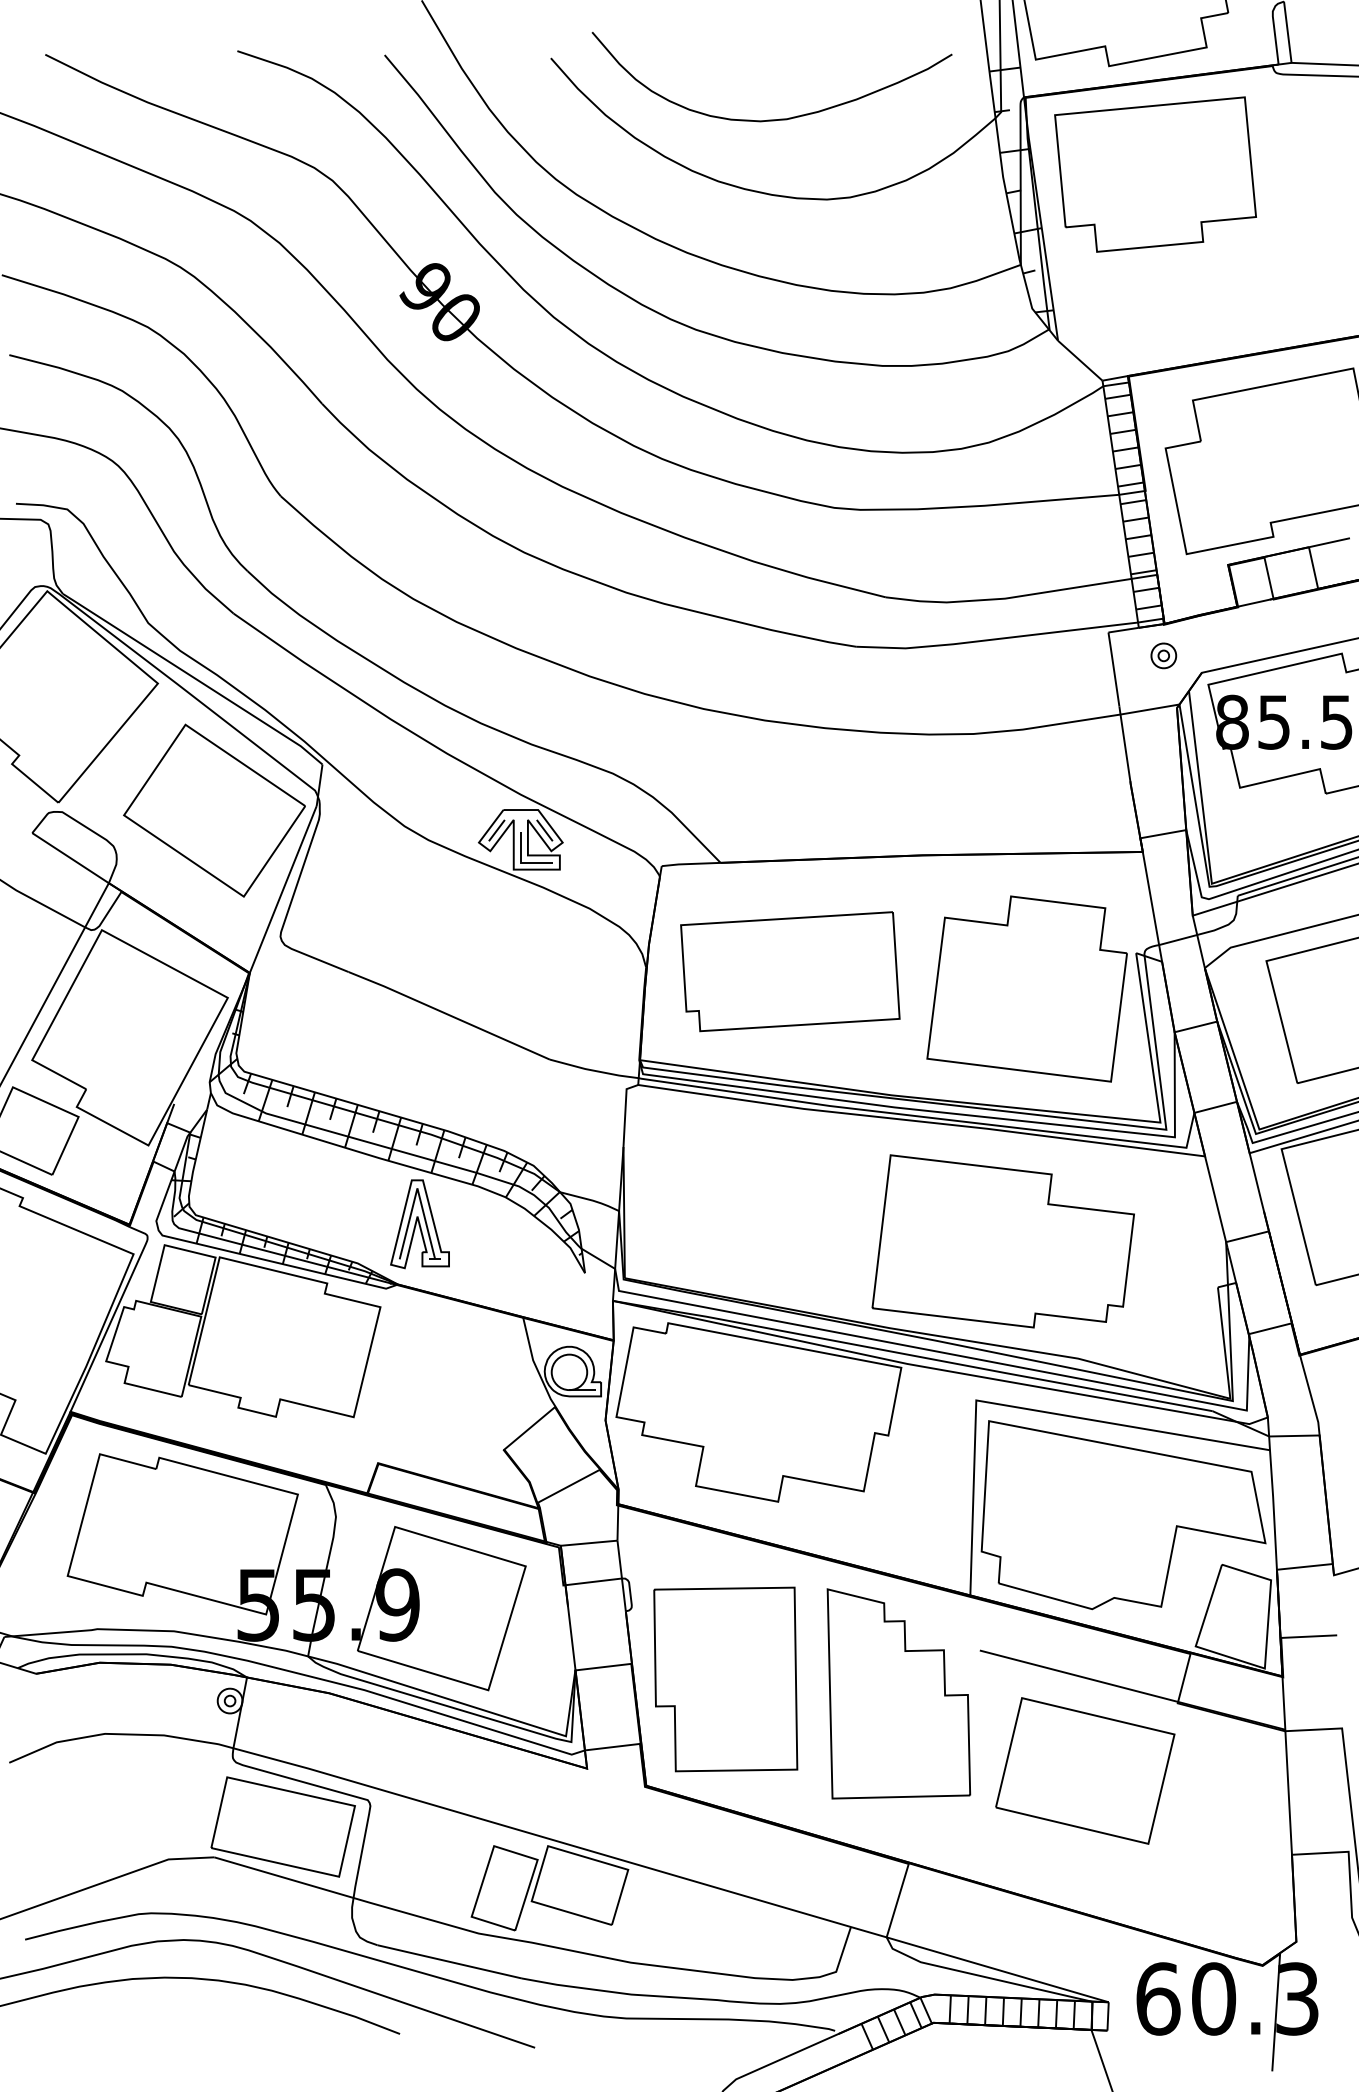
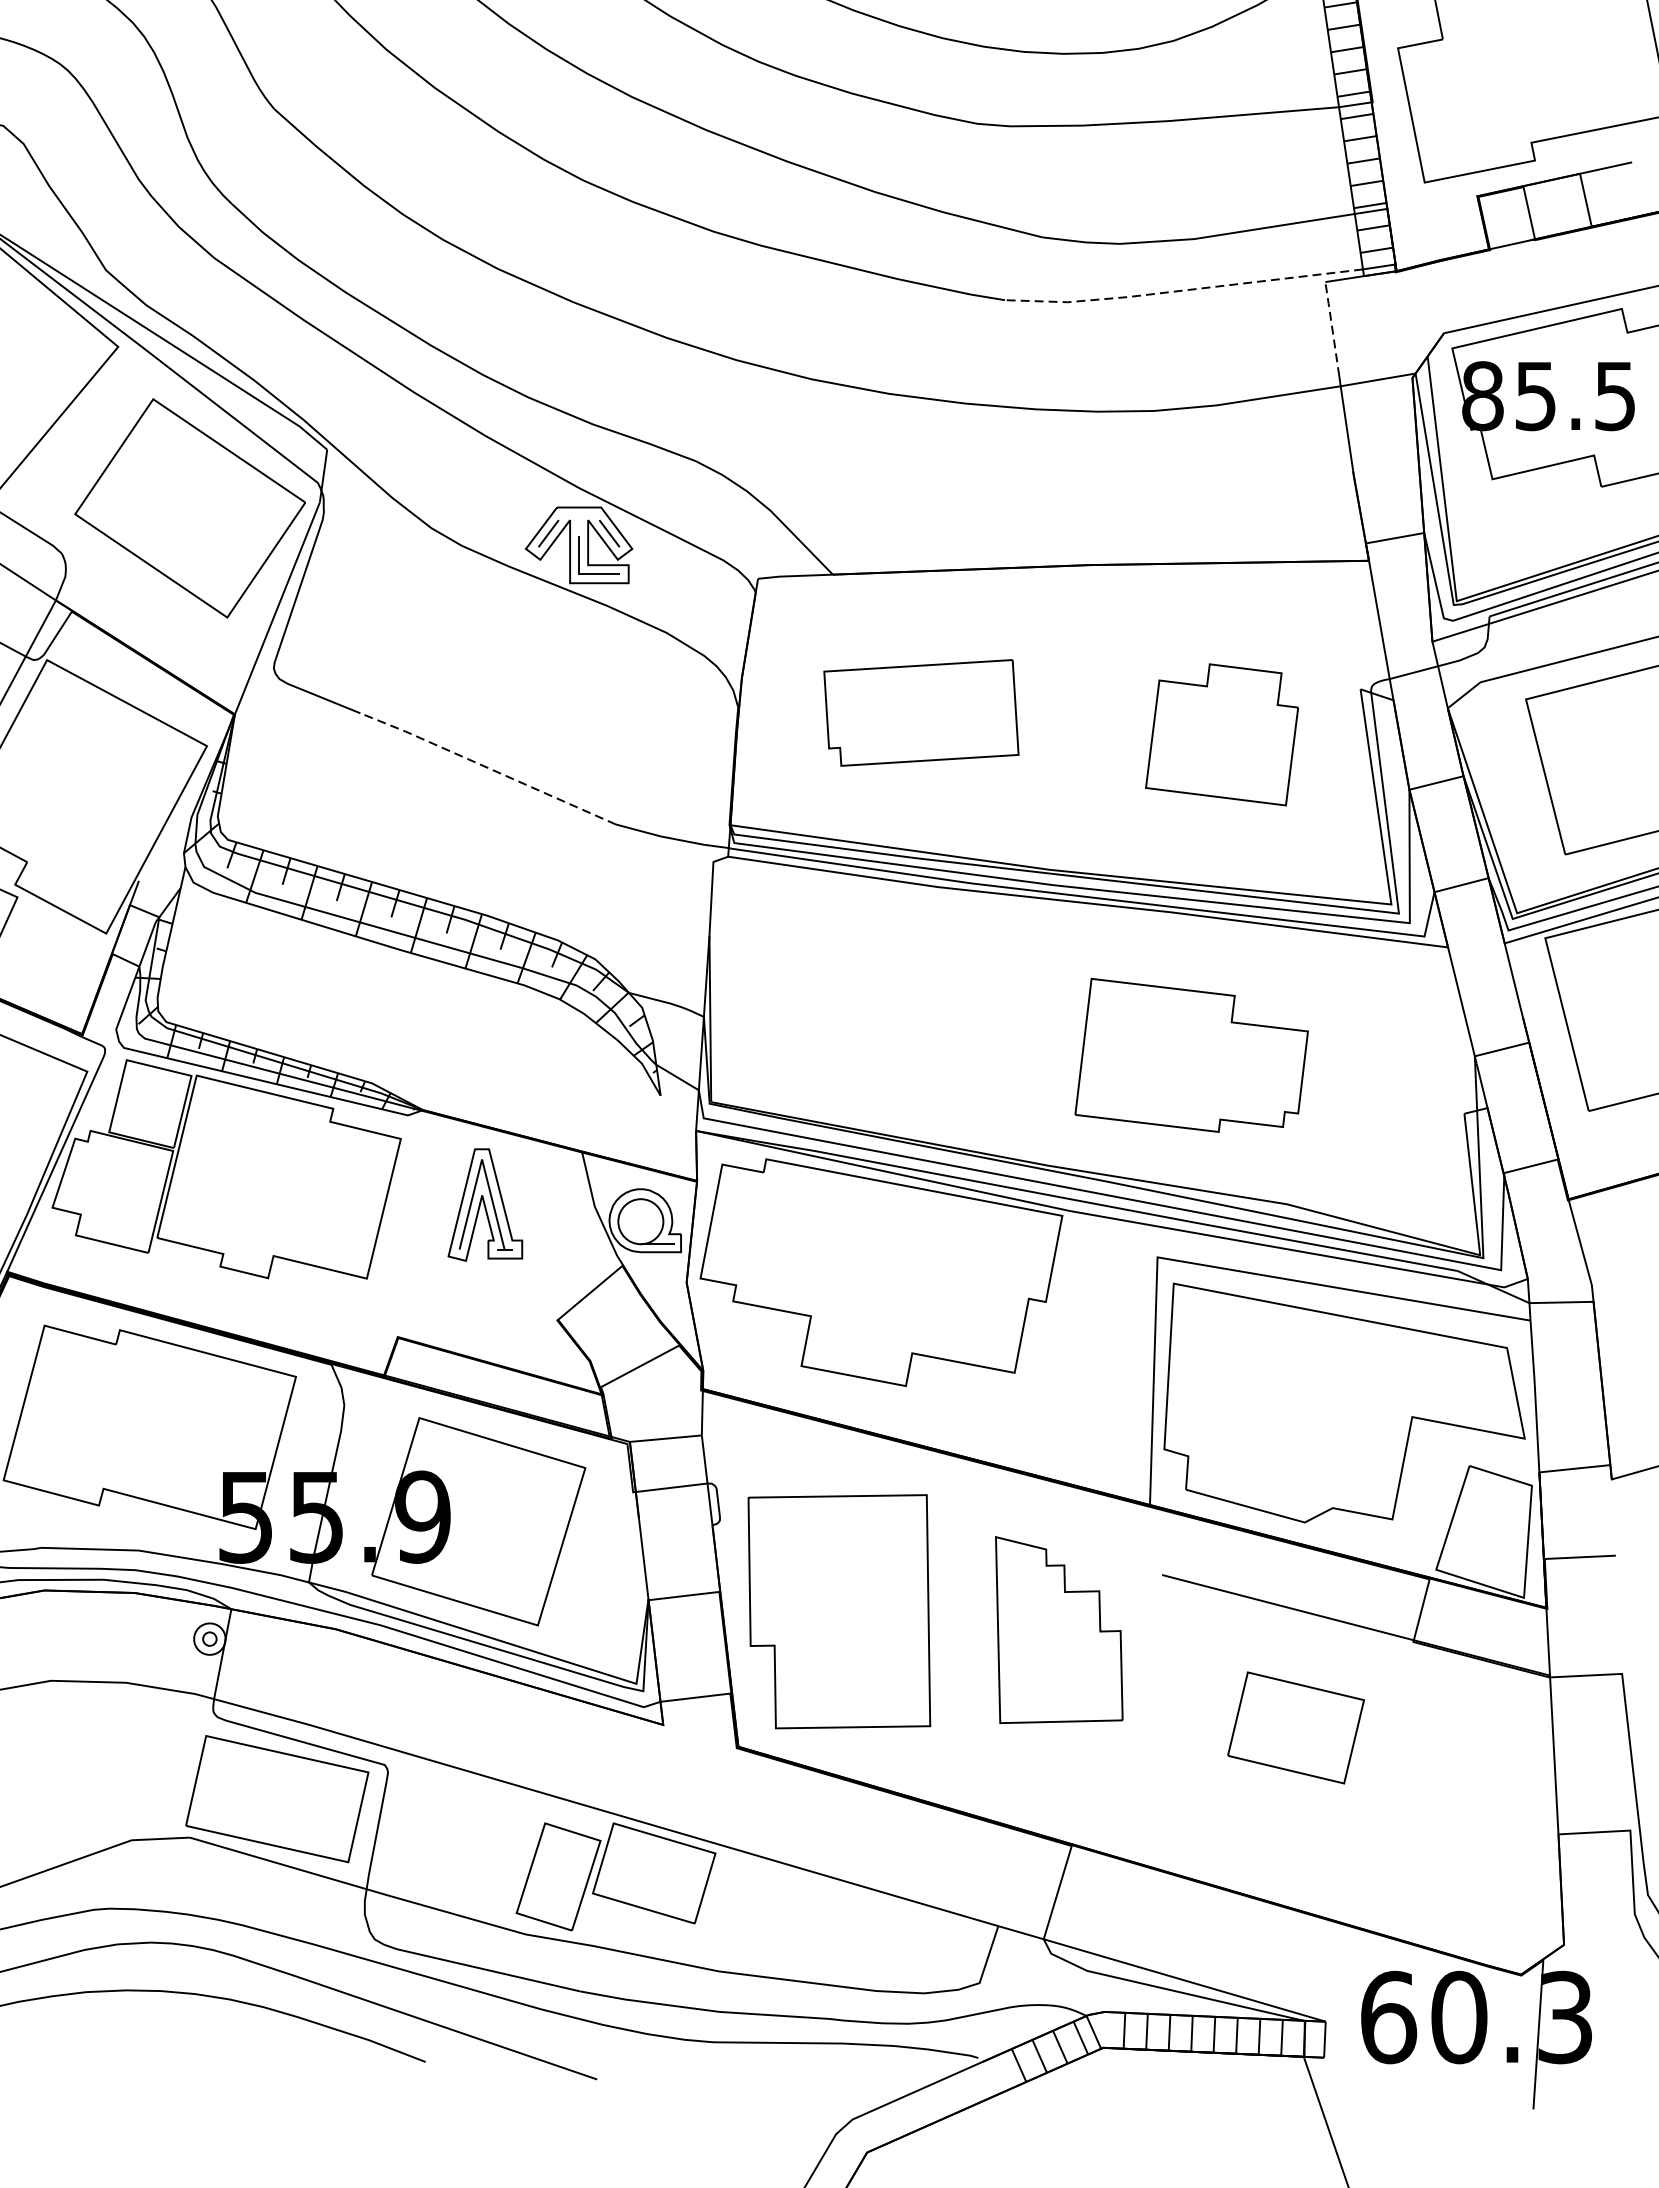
line: (995, 639) -> (1181, 290), solid -> dashed
part: (1163, 655) -> (1395, 311), removed
line: (1113, 668) -> (1331, 327), solid -> dashed
part: (790, 971) -> (921, 712), size x0.7
part: (1026, 988) -> (1221, 734), size x0.6
line: (448, 1014) -> (487, 767), solid -> dashed
part: (419, 1224) -> (484, 1205), moved
part: (1002, 1241) -> (1190, 1055), size x0.7
part: (898, 1693) -> (1058, 1629), size x0.7
part: (1085, 1770) -> (1296, 1727), size x0.6

